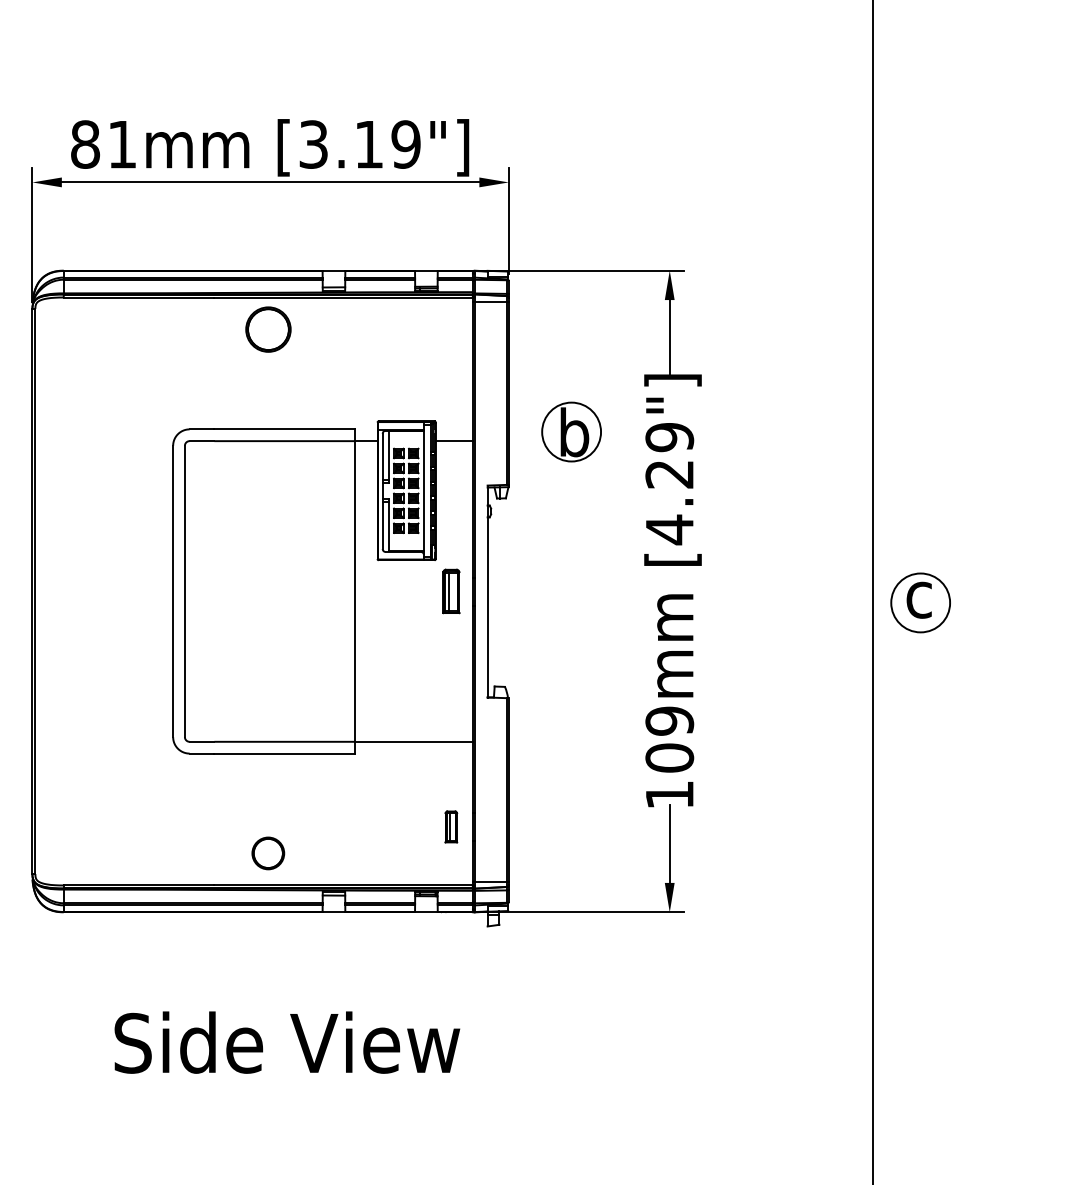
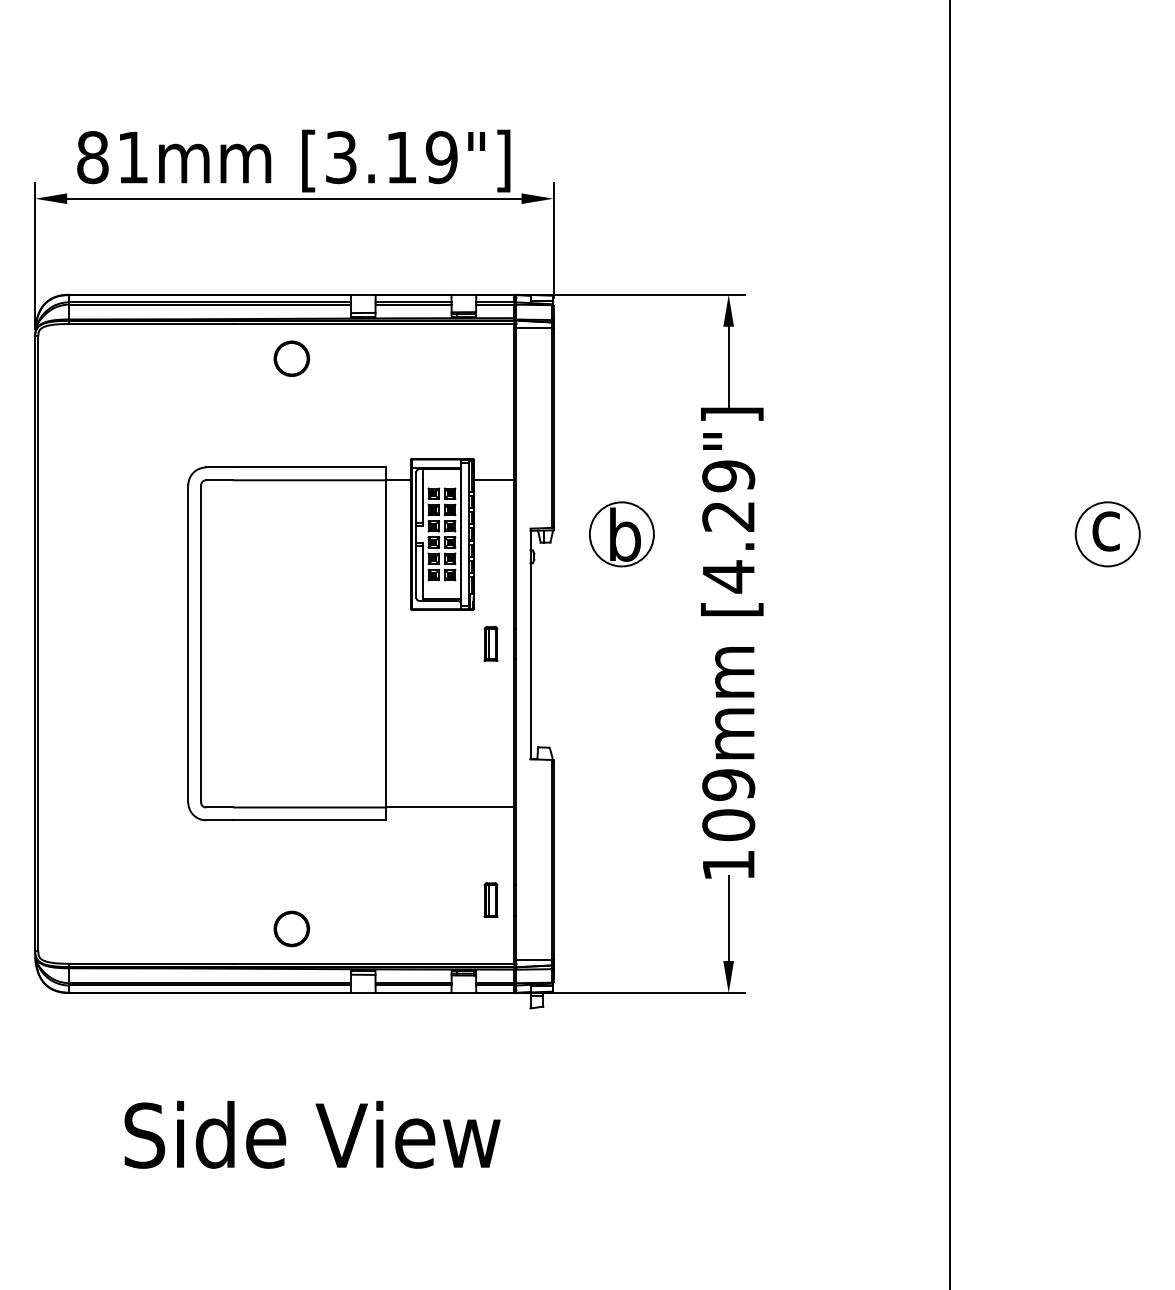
part: (268, 329) -> (291, 358), size x0.71
part: (571, 432) -> (621, 534), moved
part: (450, 591) -> (490, 643), size x0.71
part: (920, 603) -> (1107, 534), moved

